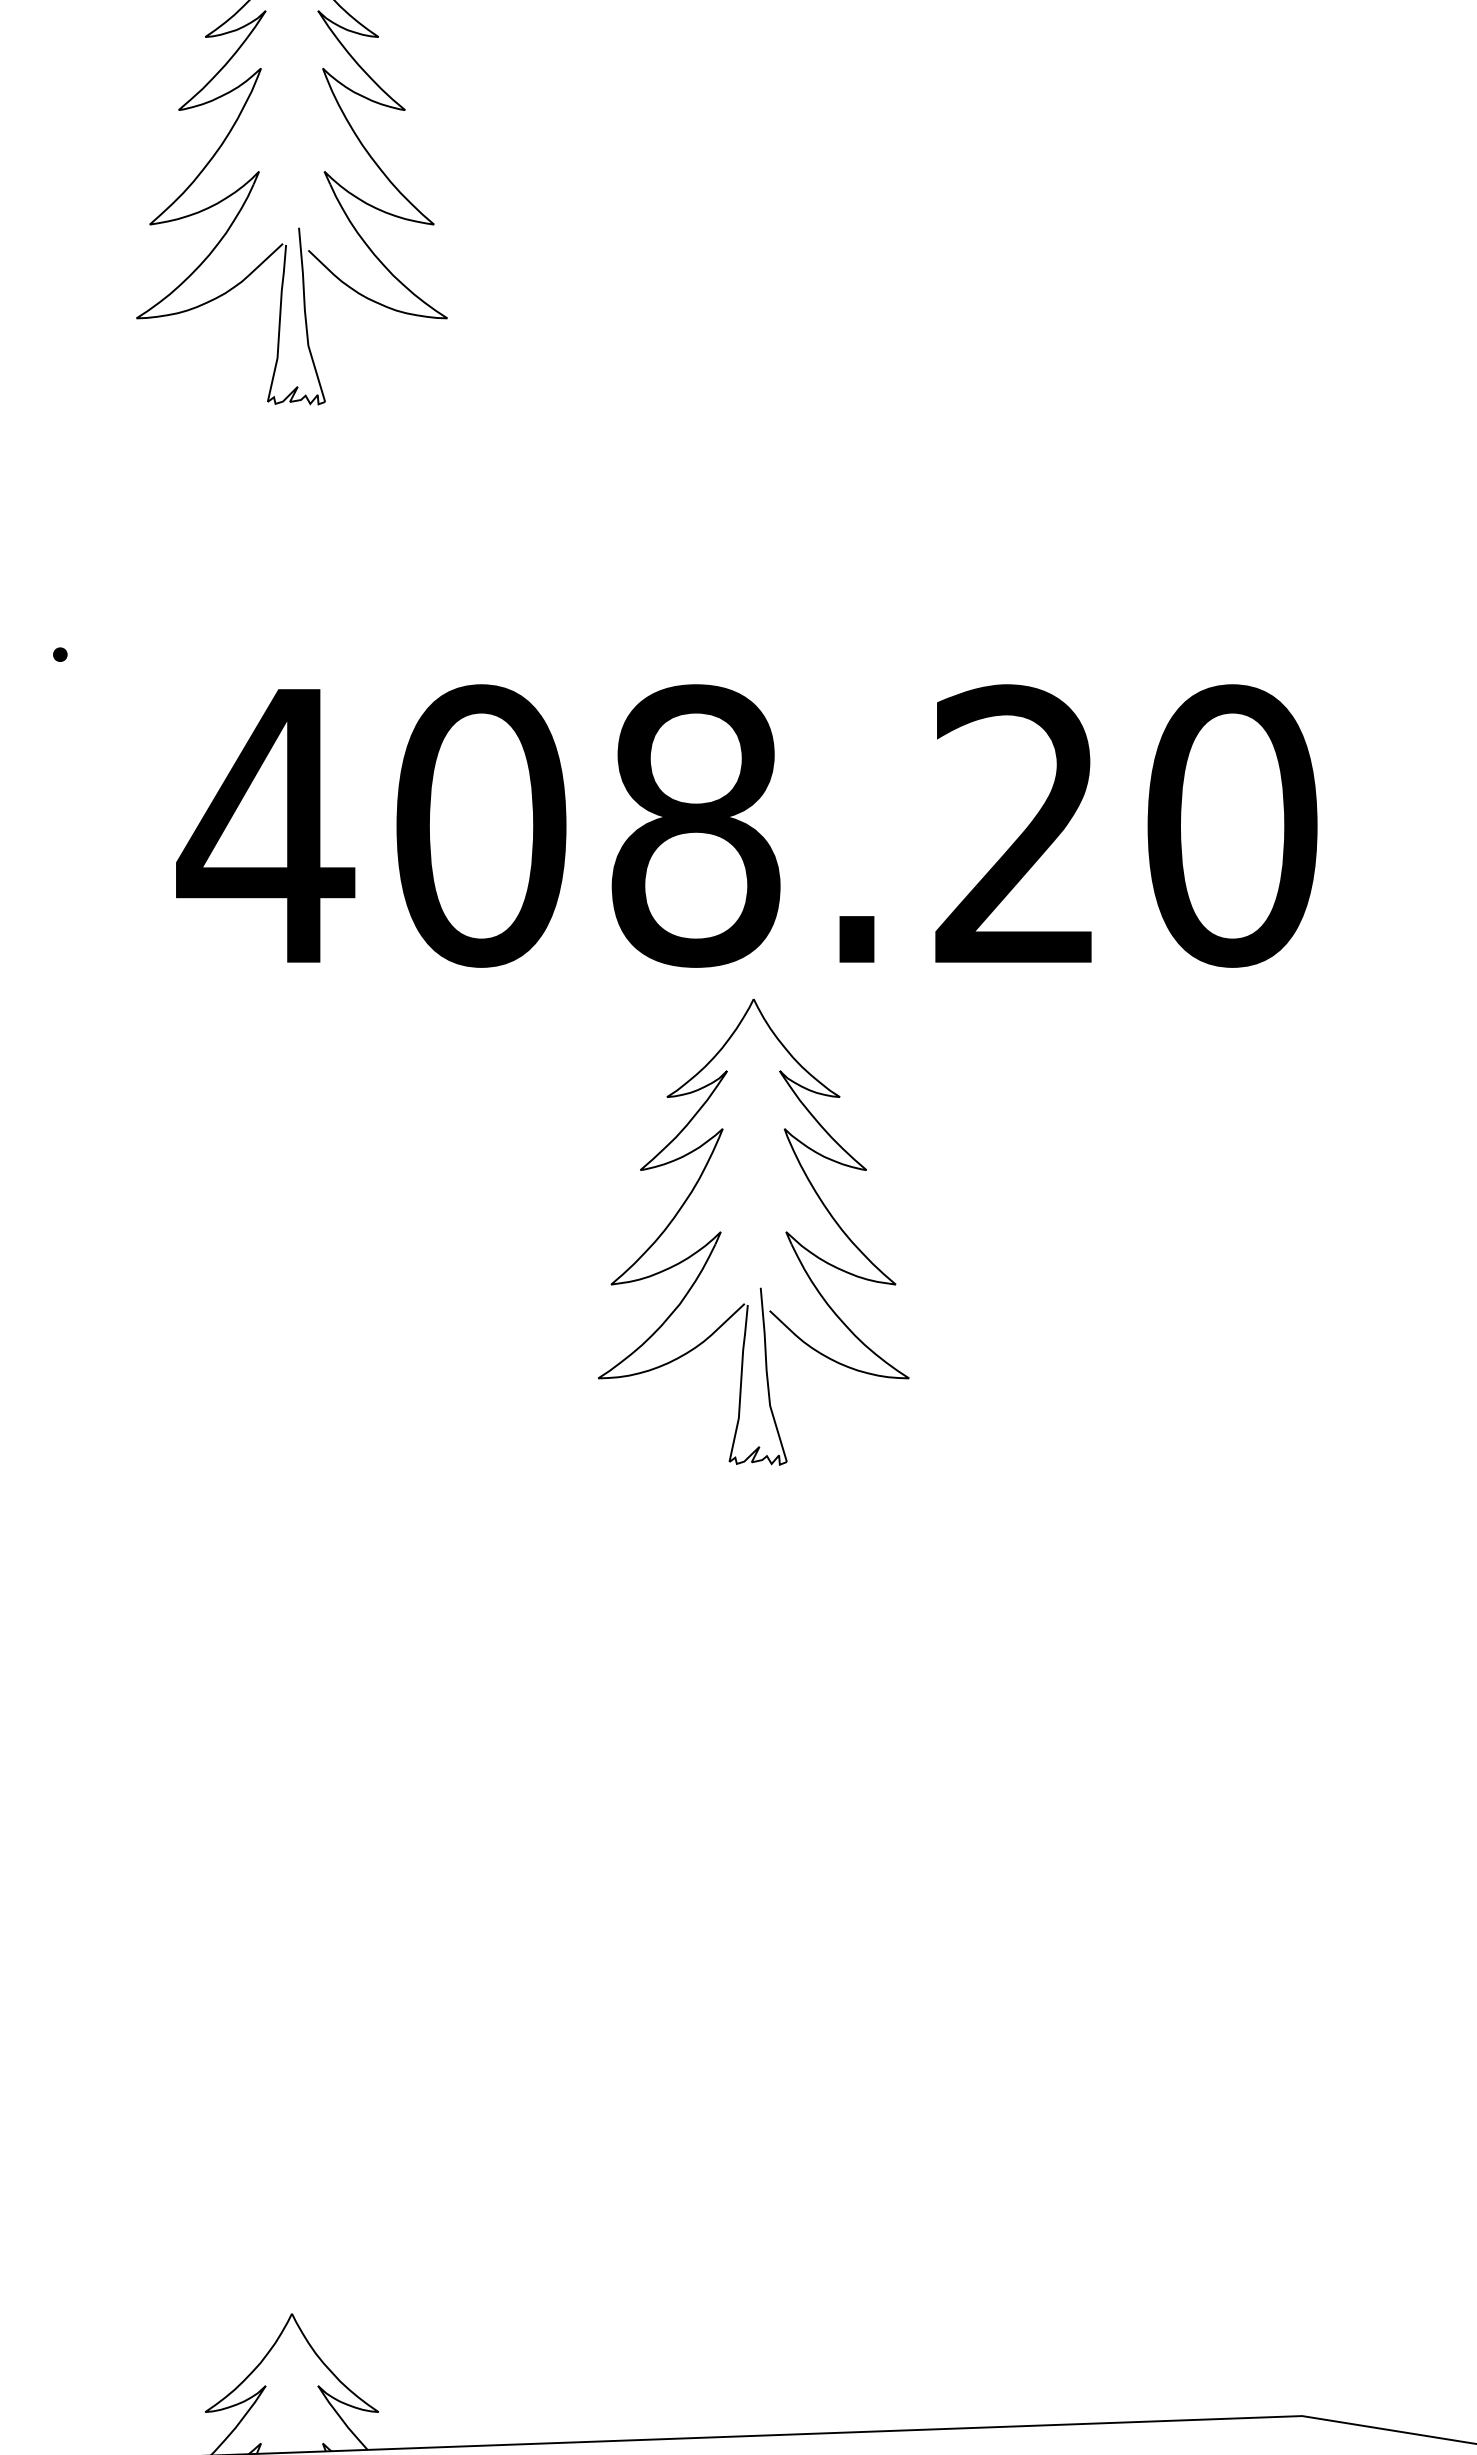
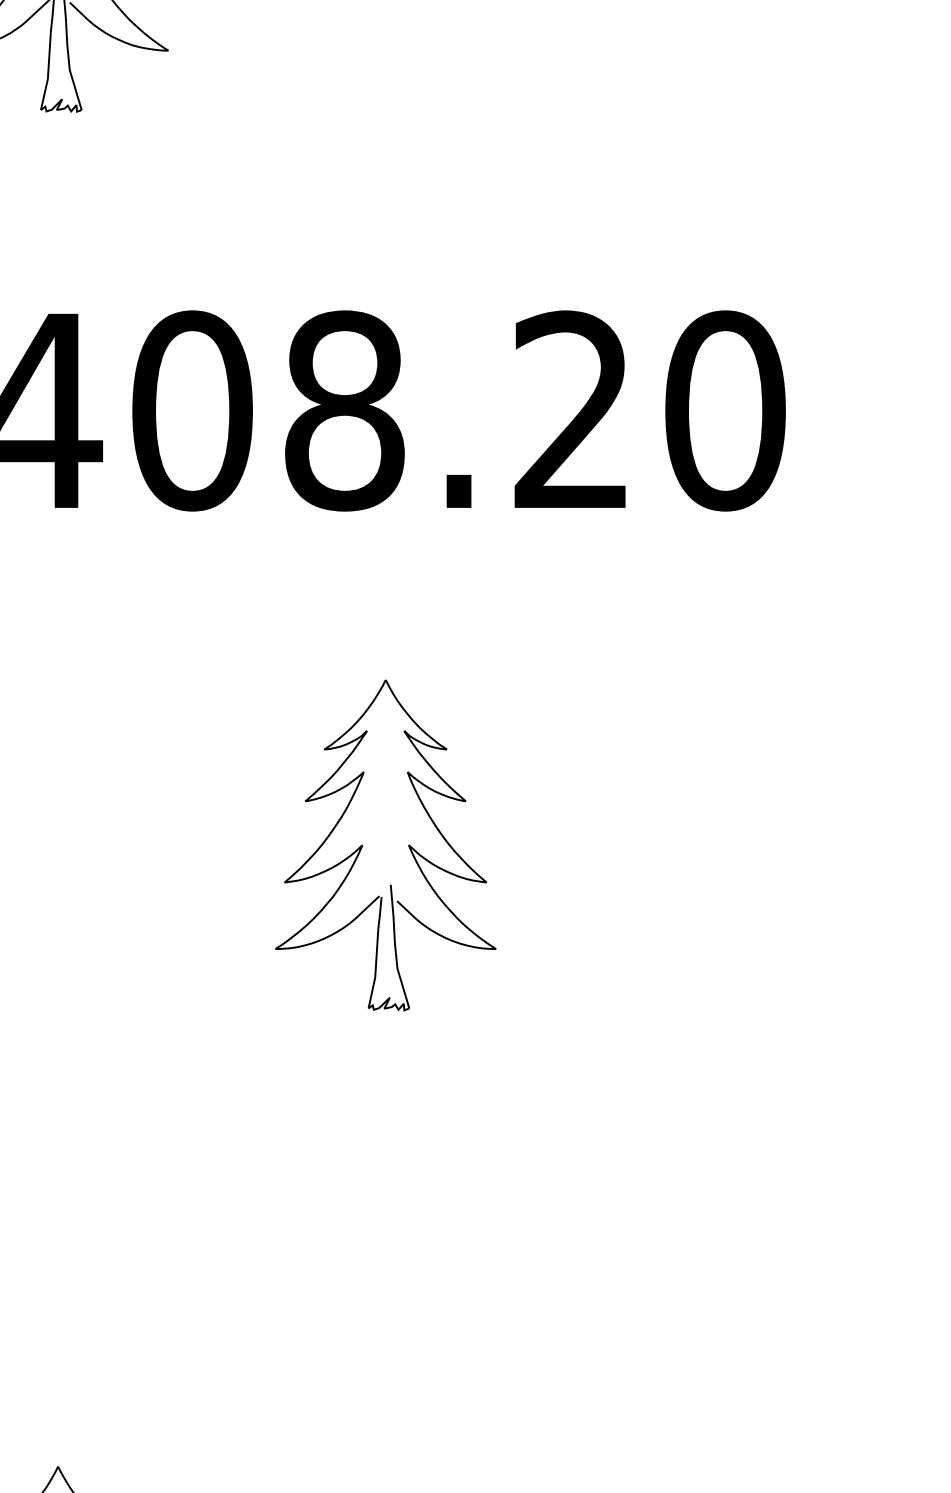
part: (721, 1232) -> (362, 845), moved

